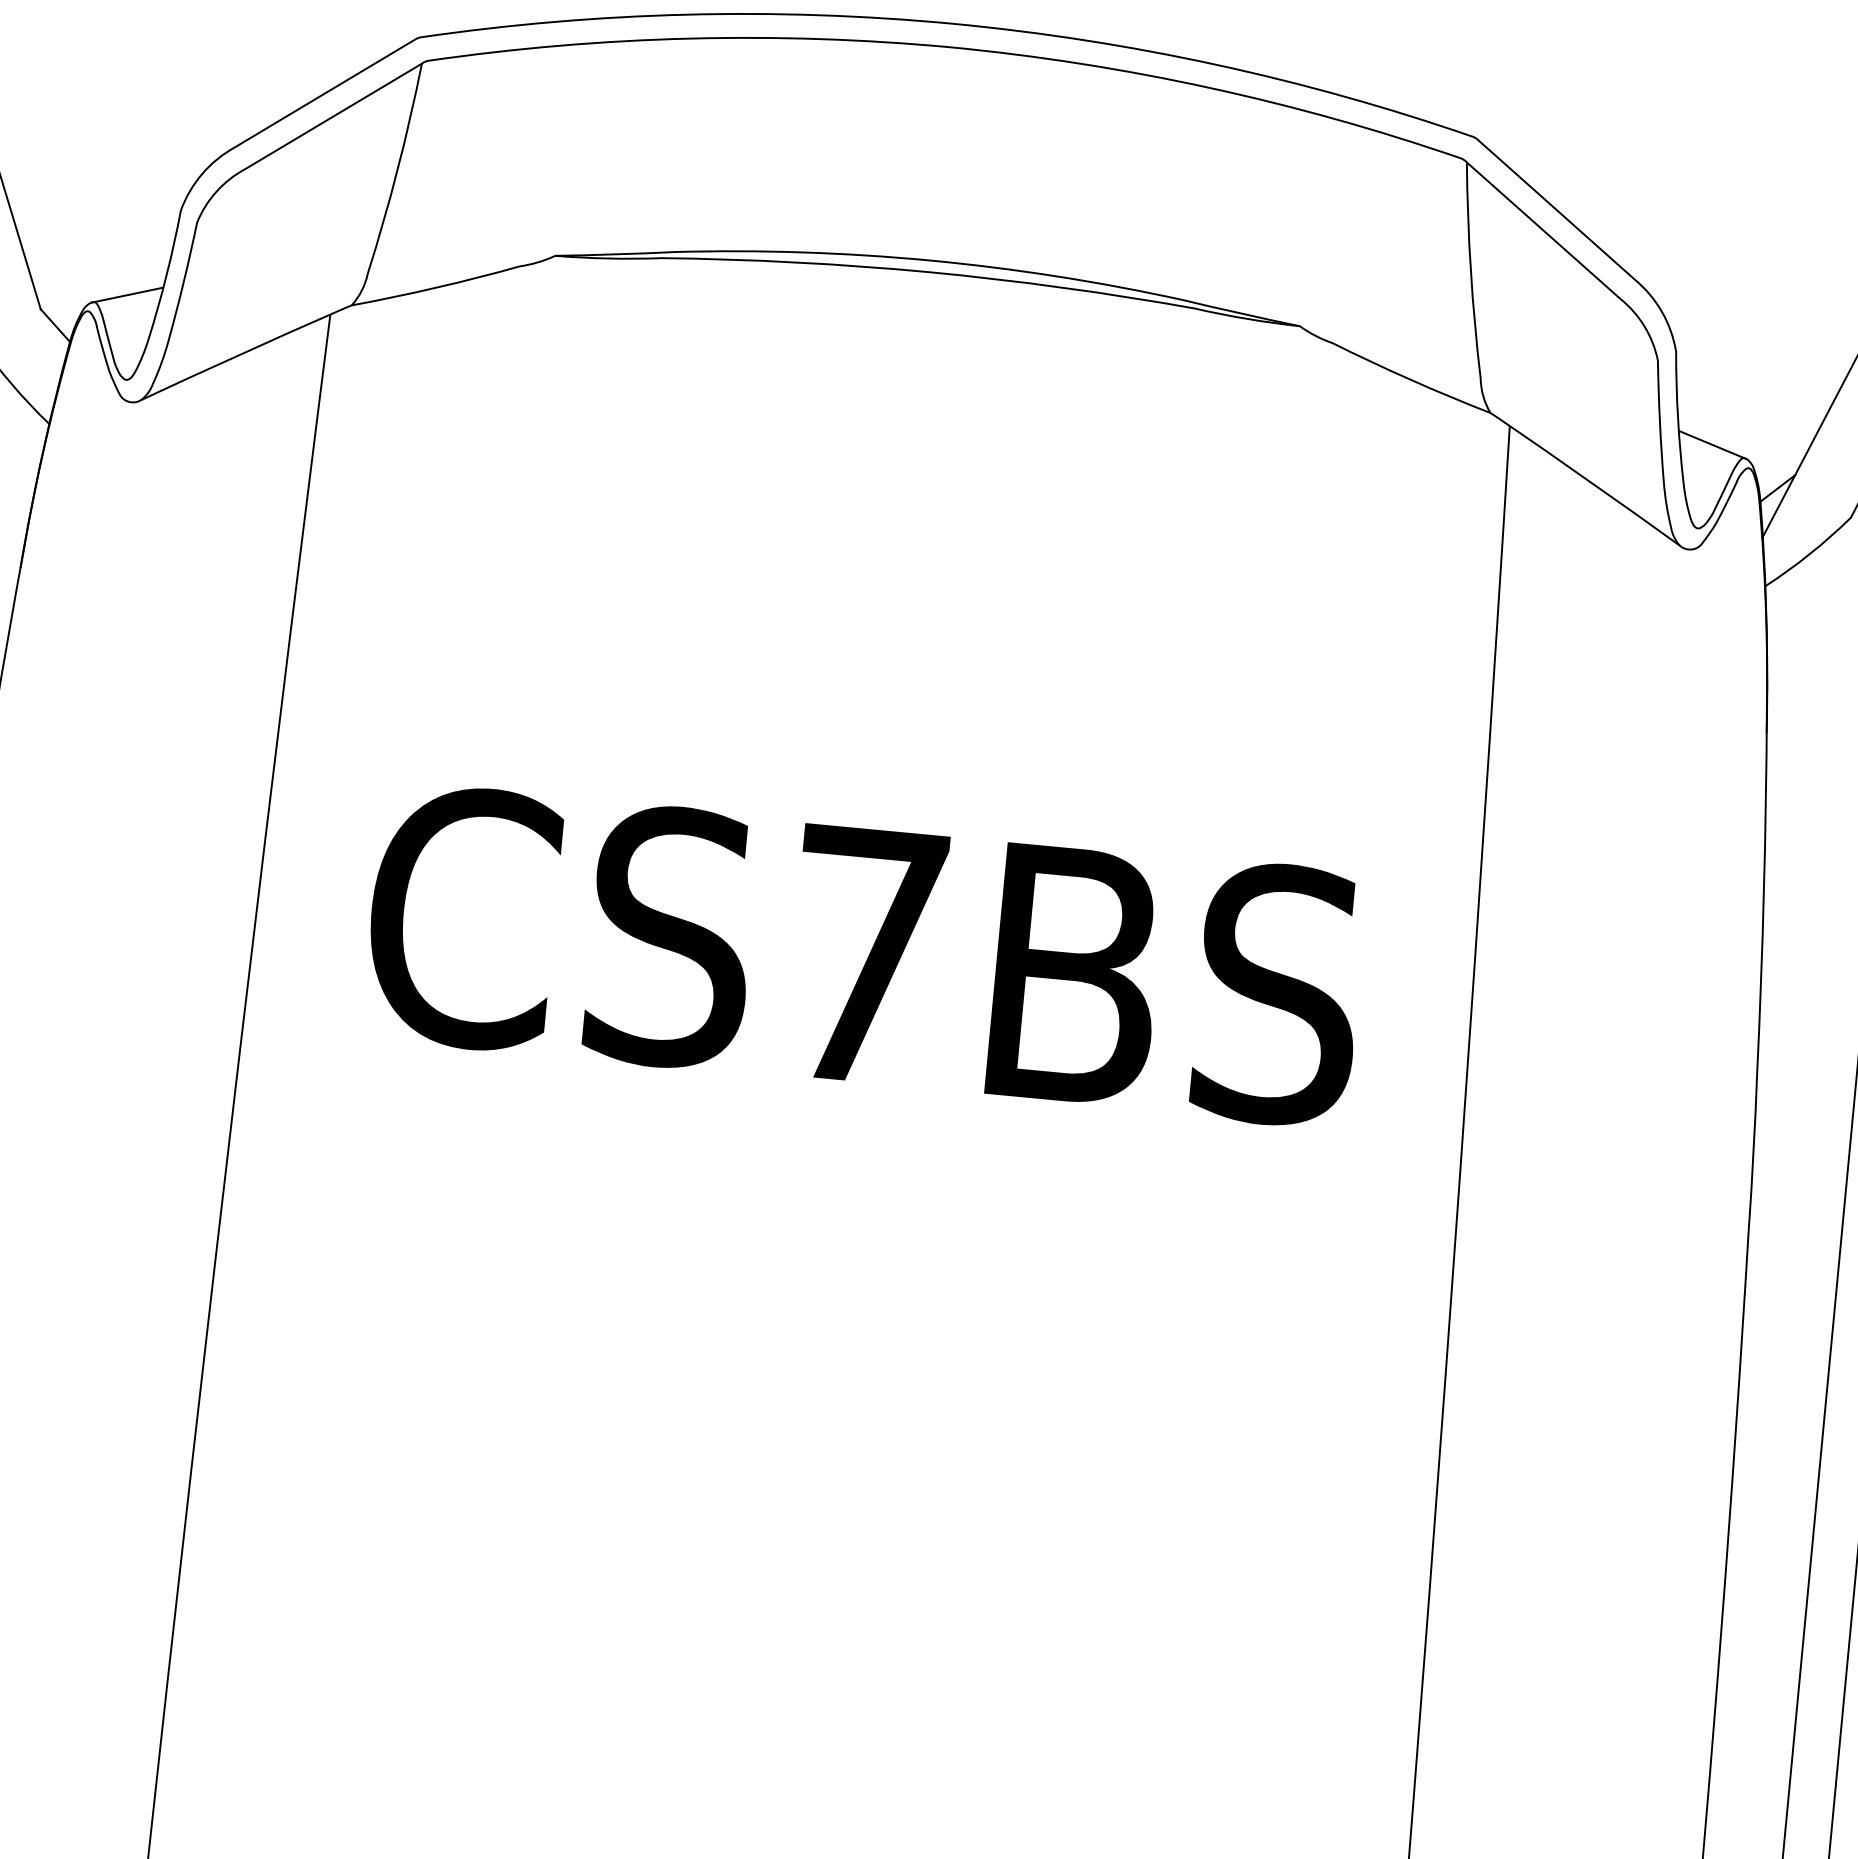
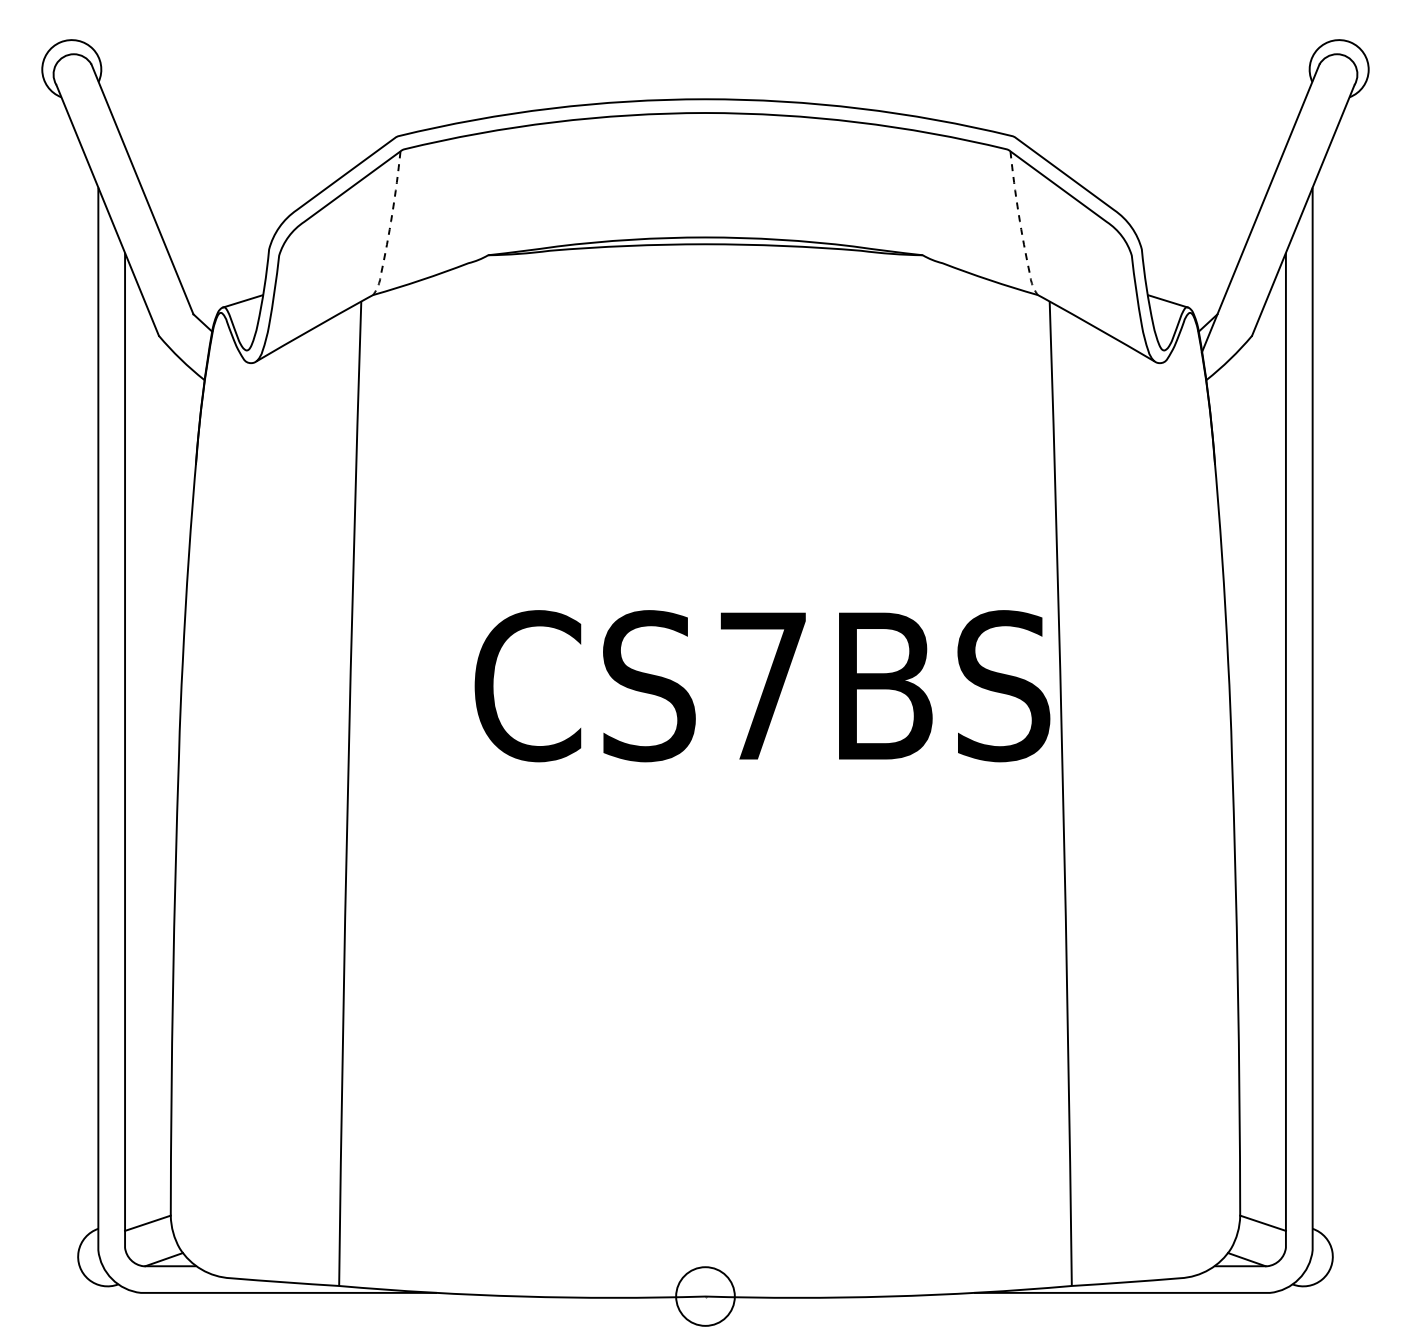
line: (390, 192) -> (389, 227), solid -> dashed
line: (1473, 294) -> (1021, 227), solid -> dashed
text: (864, 956) -> (762, 686), moved

